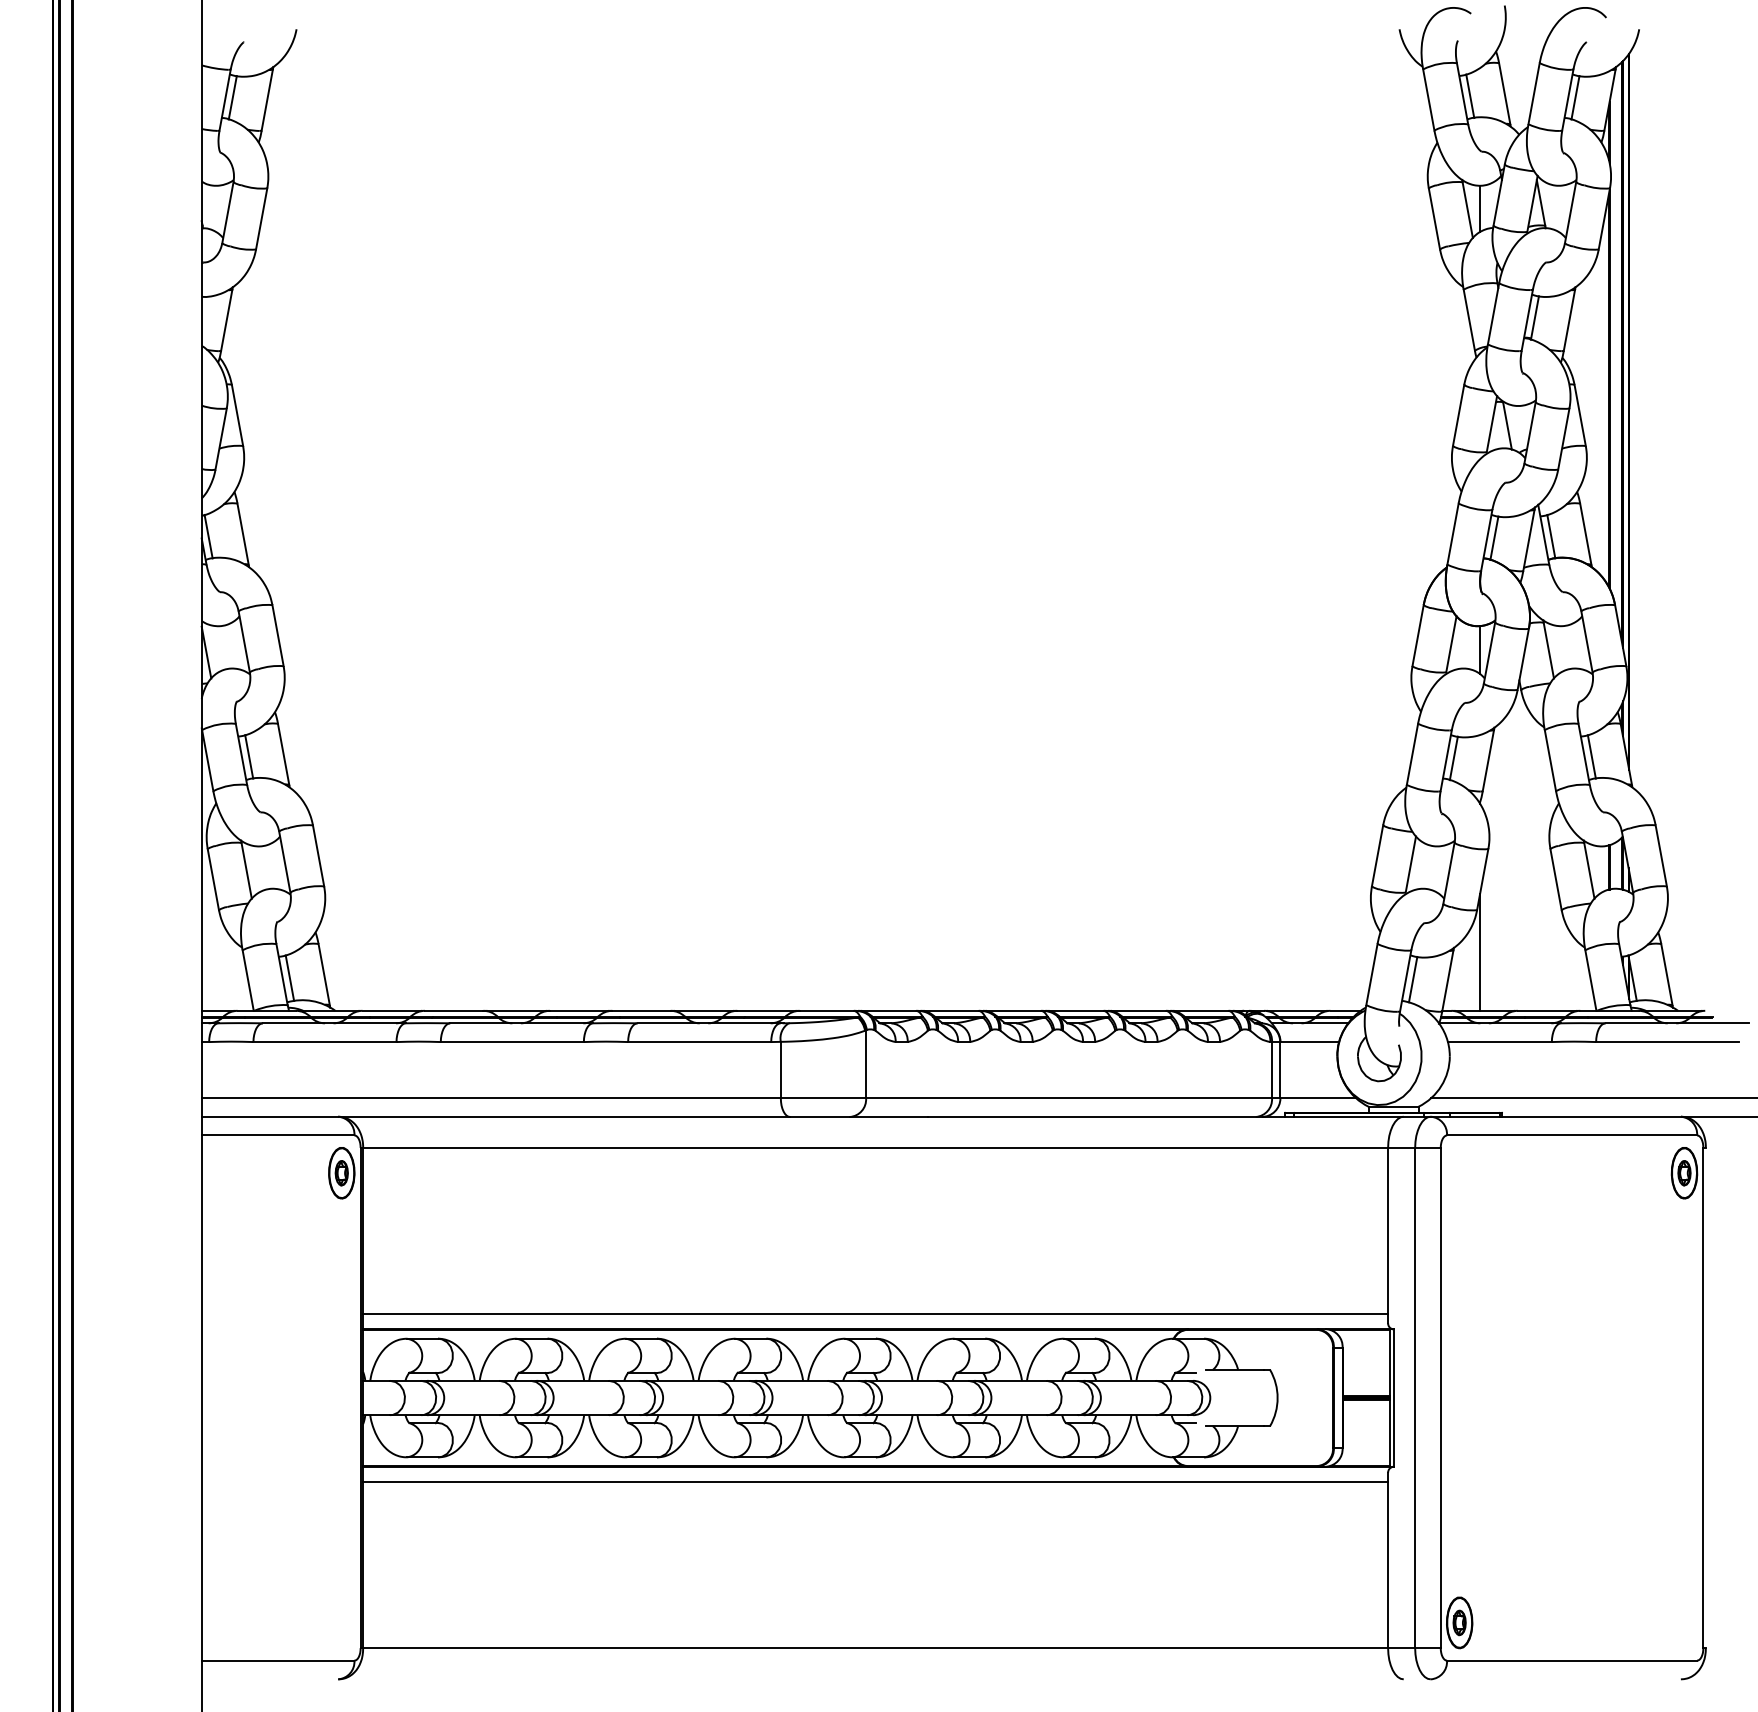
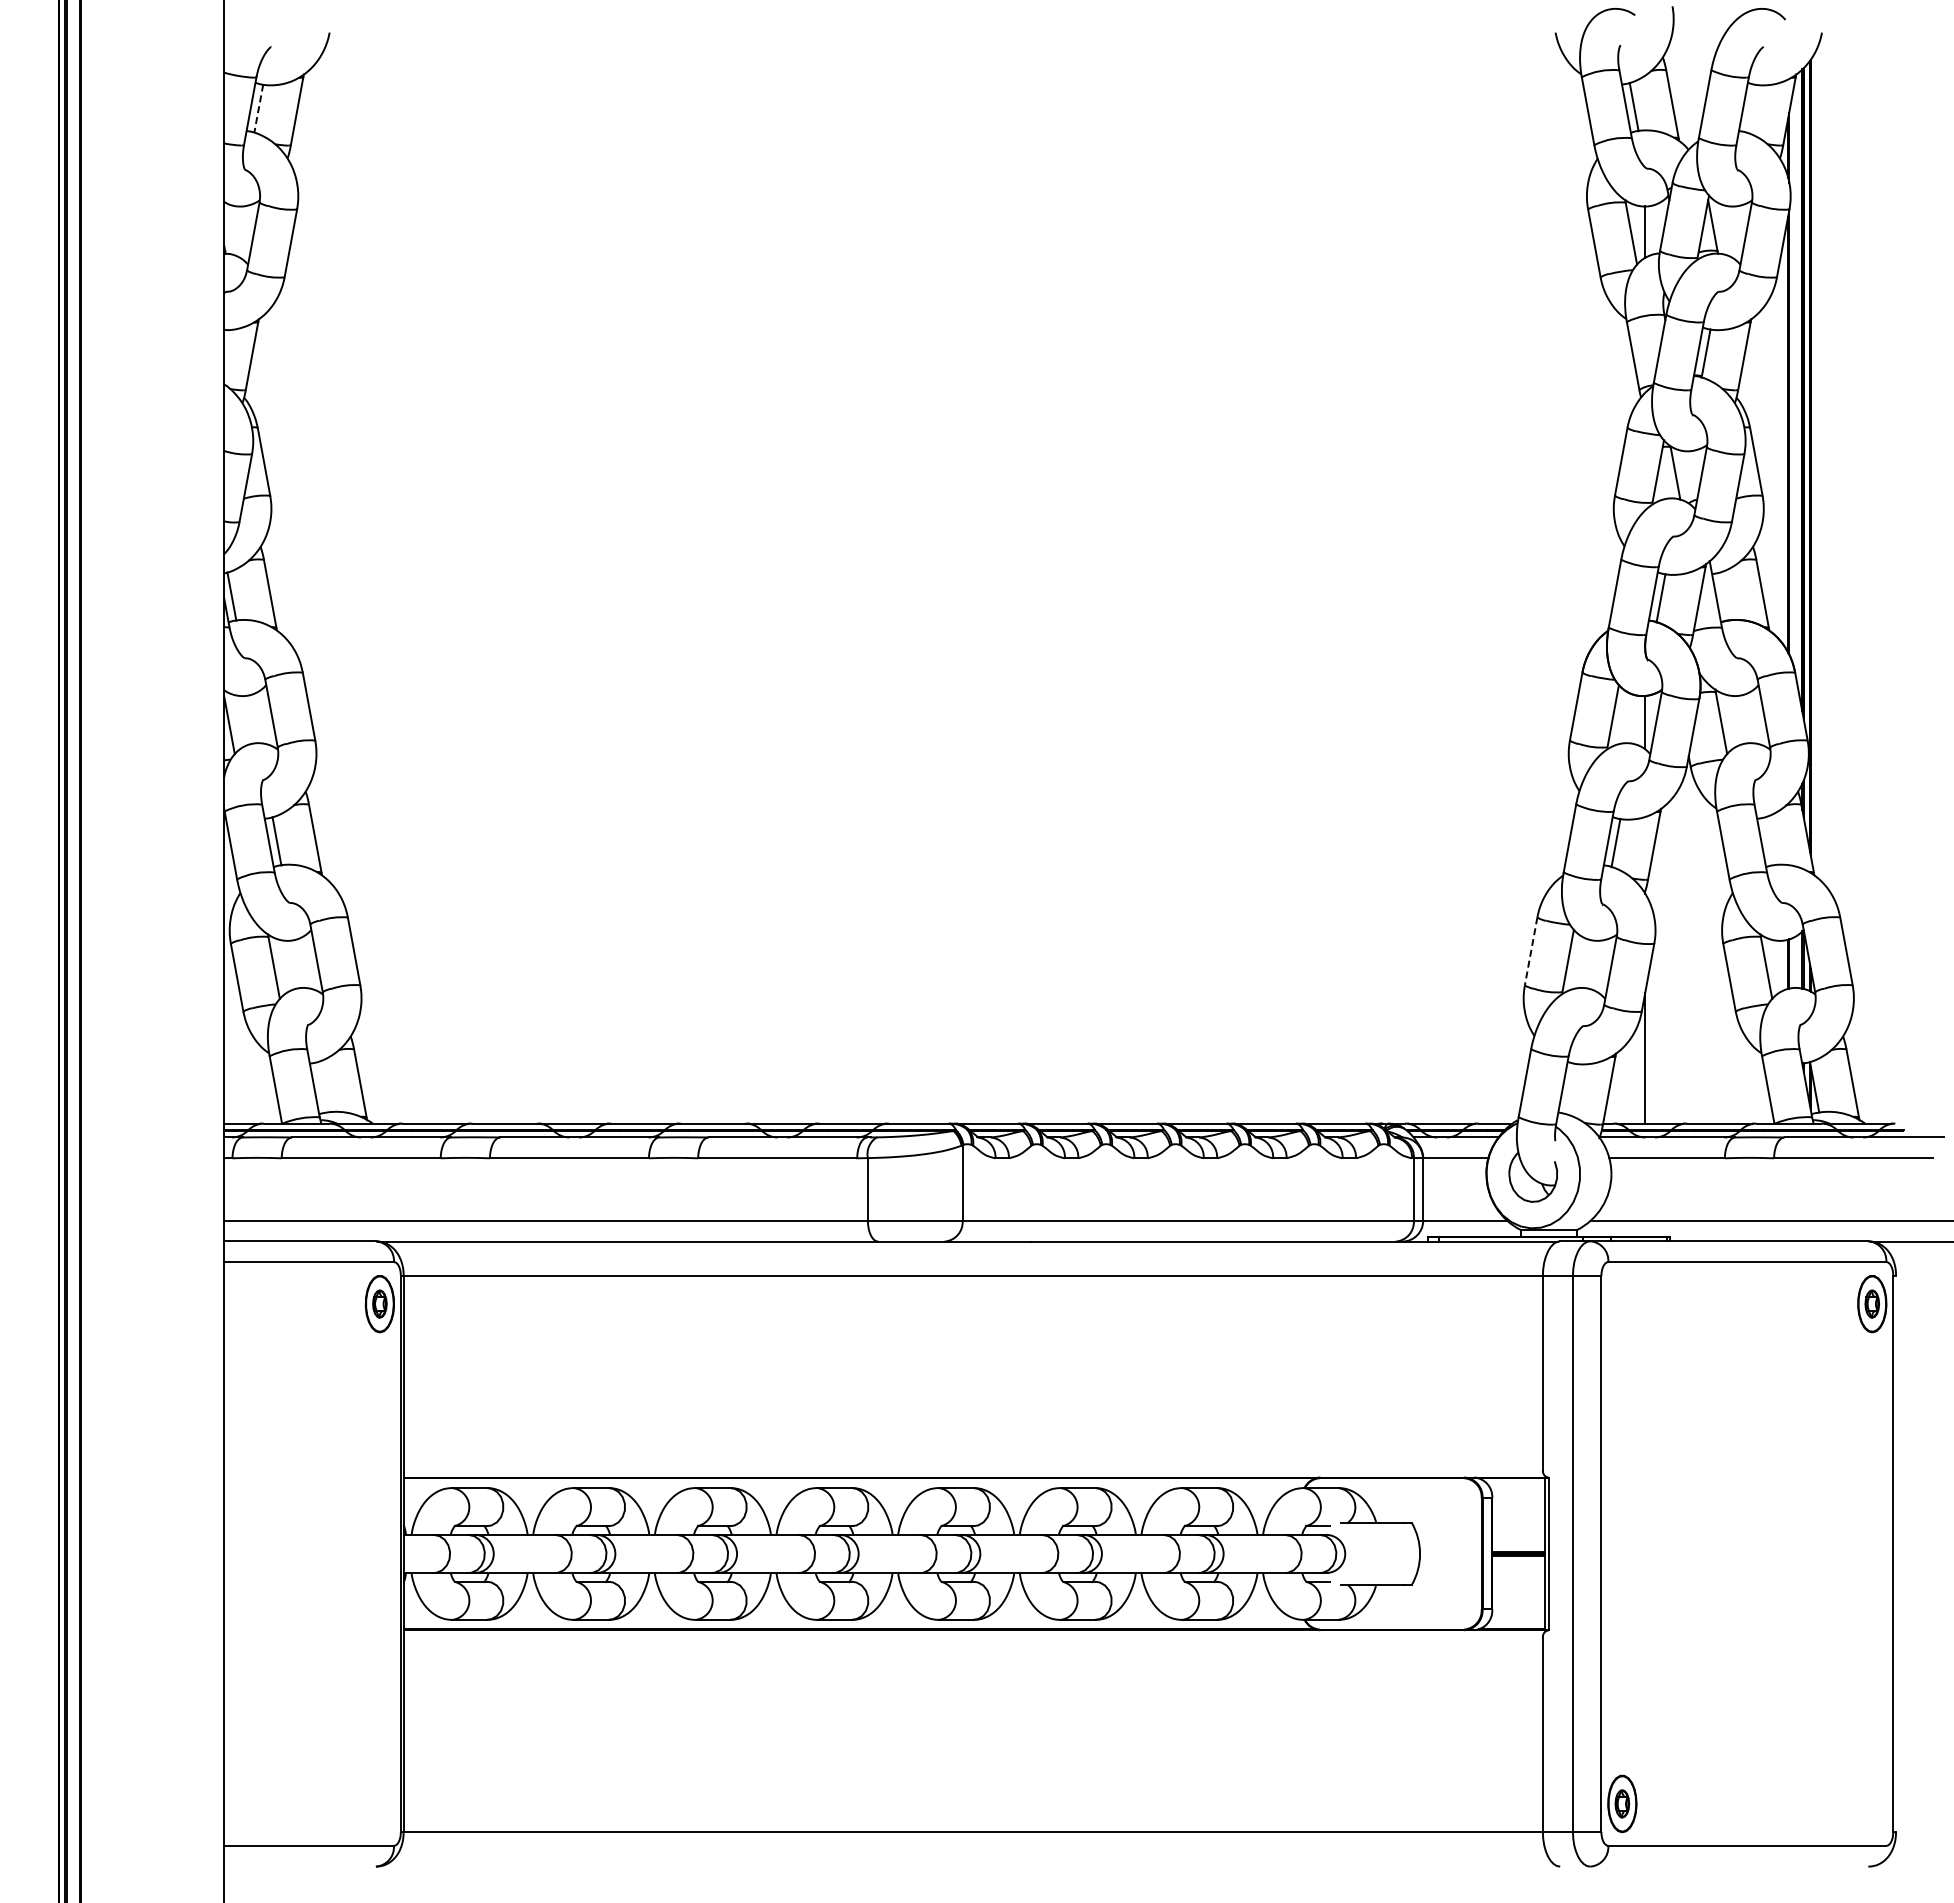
line: (232, 97) -> (258, 108), solid -> dashed
line: (1574, 97) -> (1750, 108), removed
line: (1550, 536) -> (1723, 596), removed
line: (1591, 757) -> (1768, 841), removed
line: (1377, 856) -> (1531, 951), solid -> dashed
line: (289, 977) -> (321, 1086), removed
line: (1412, 979) -> (1570, 1088), removed
line: (874, 1313) -> (972, 1460), removed
line: (874, 1482) -> (972, 1647), removed

